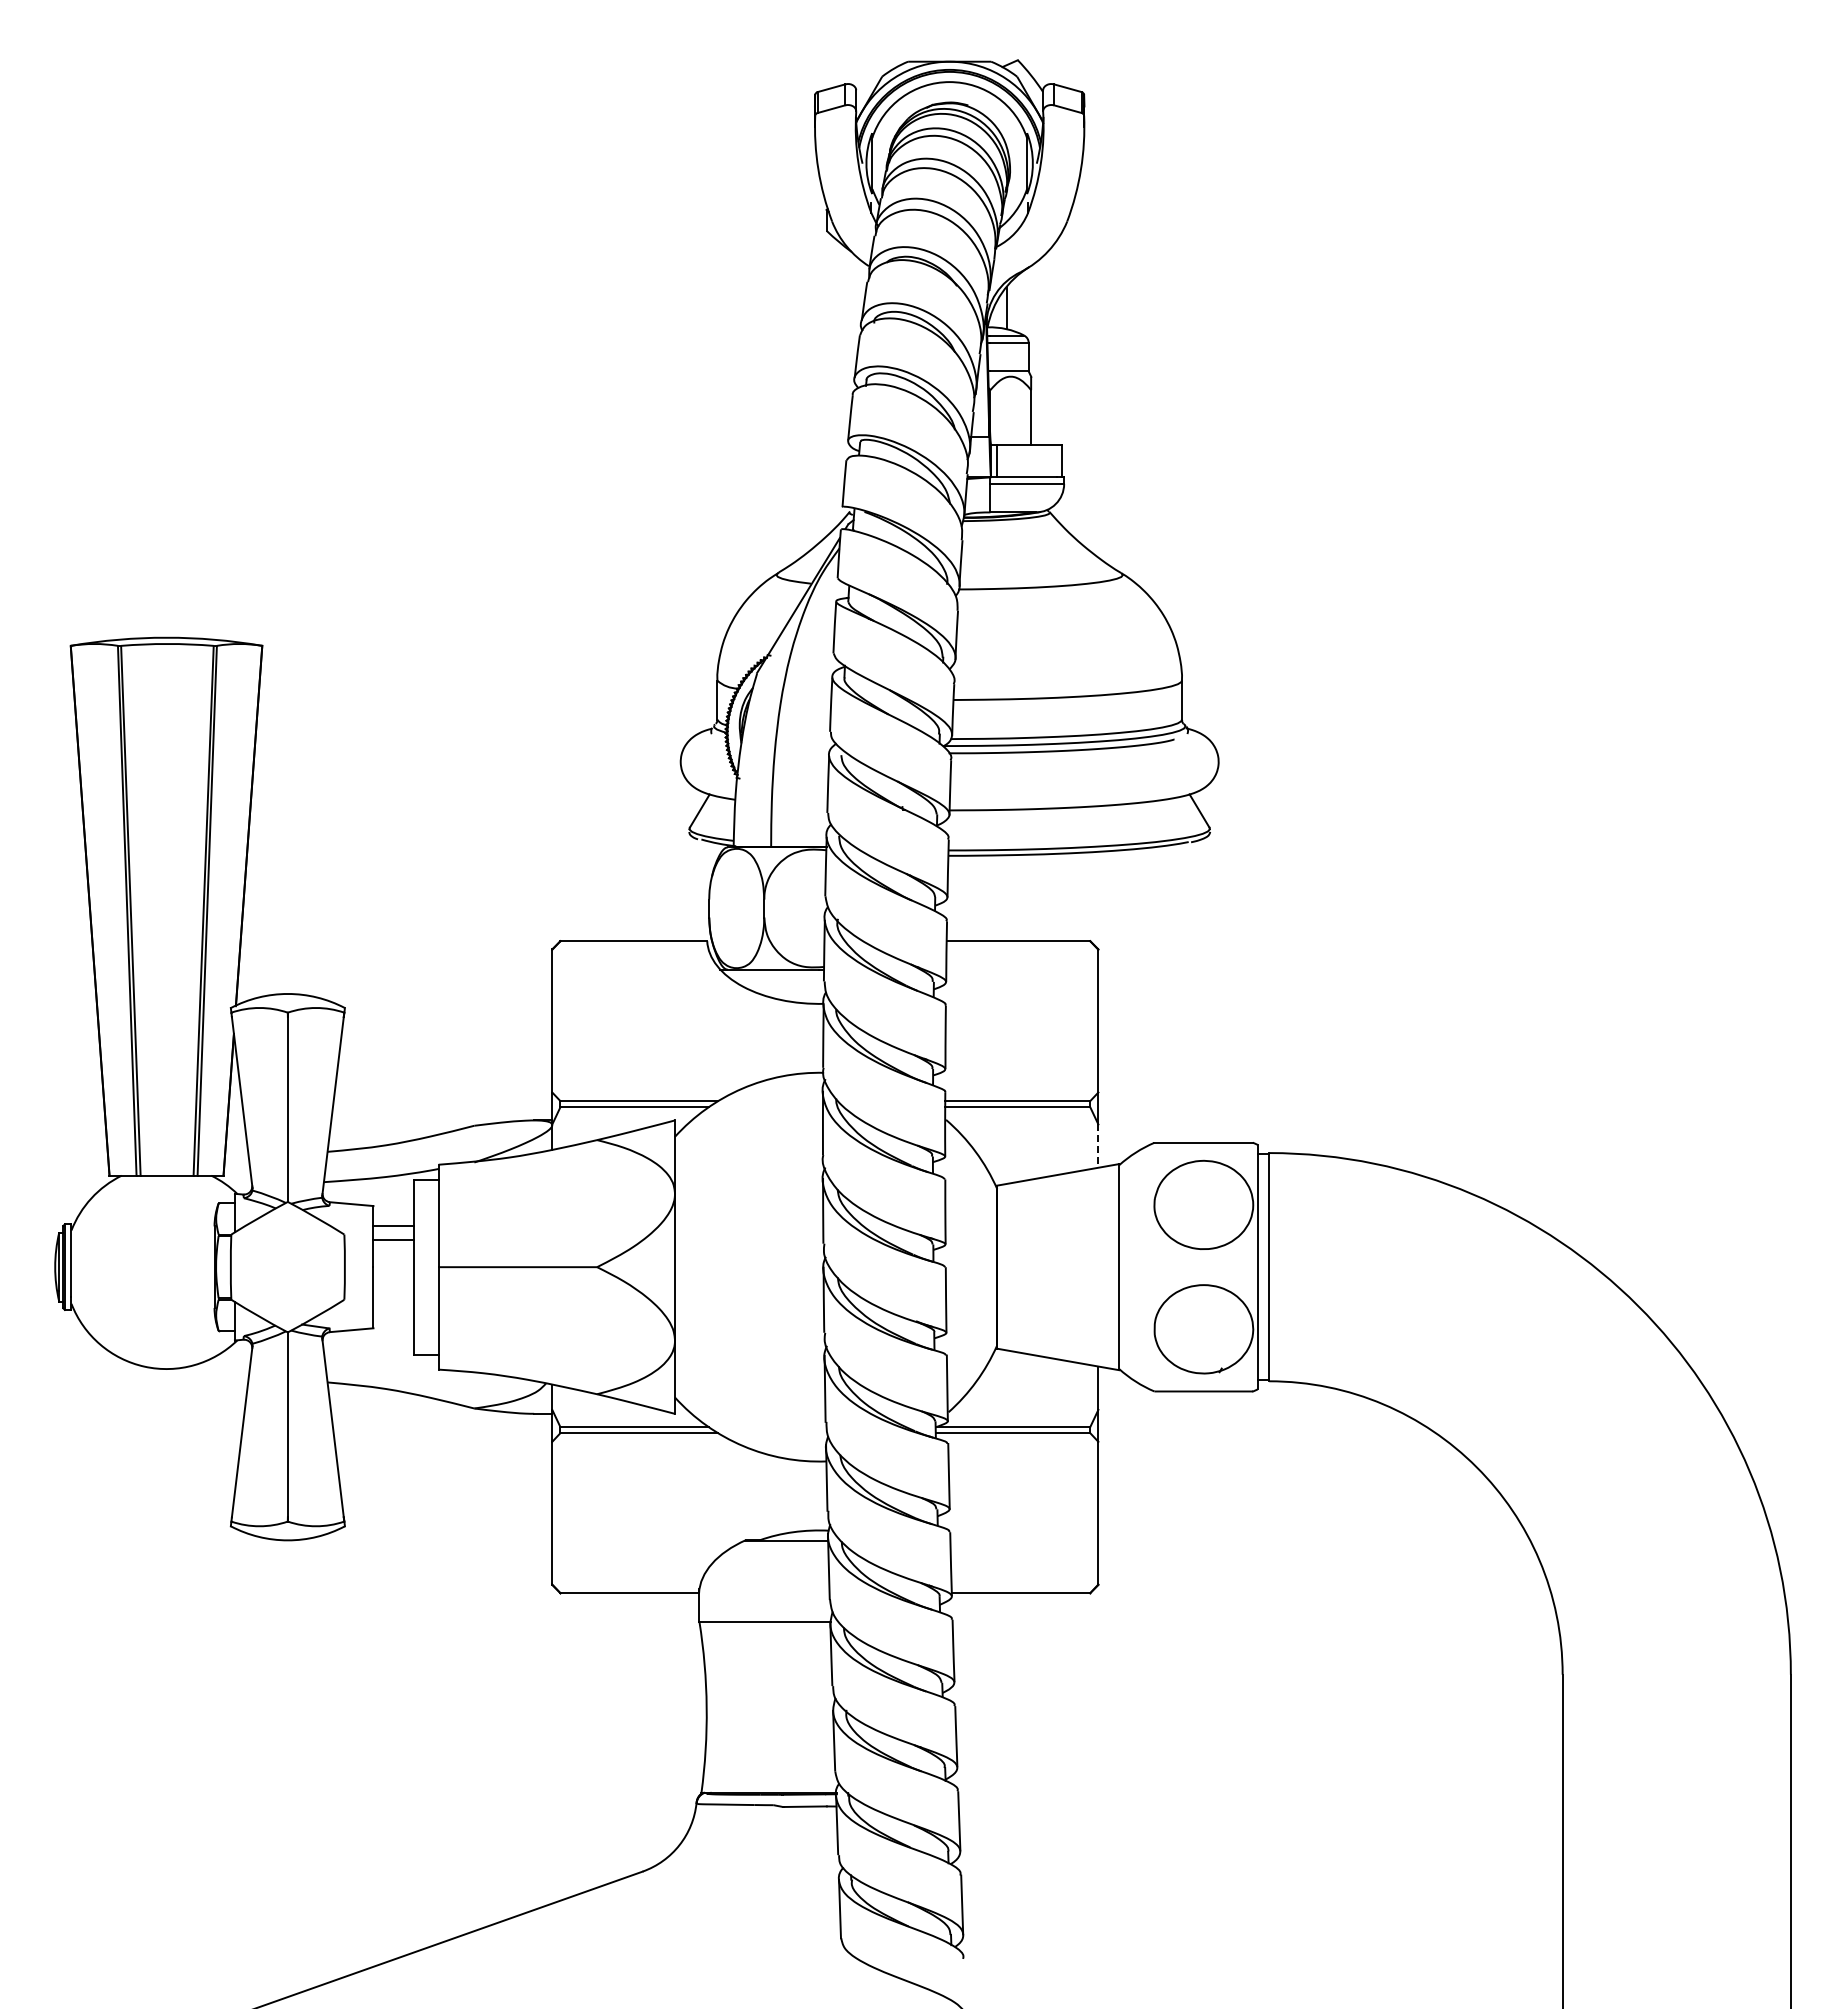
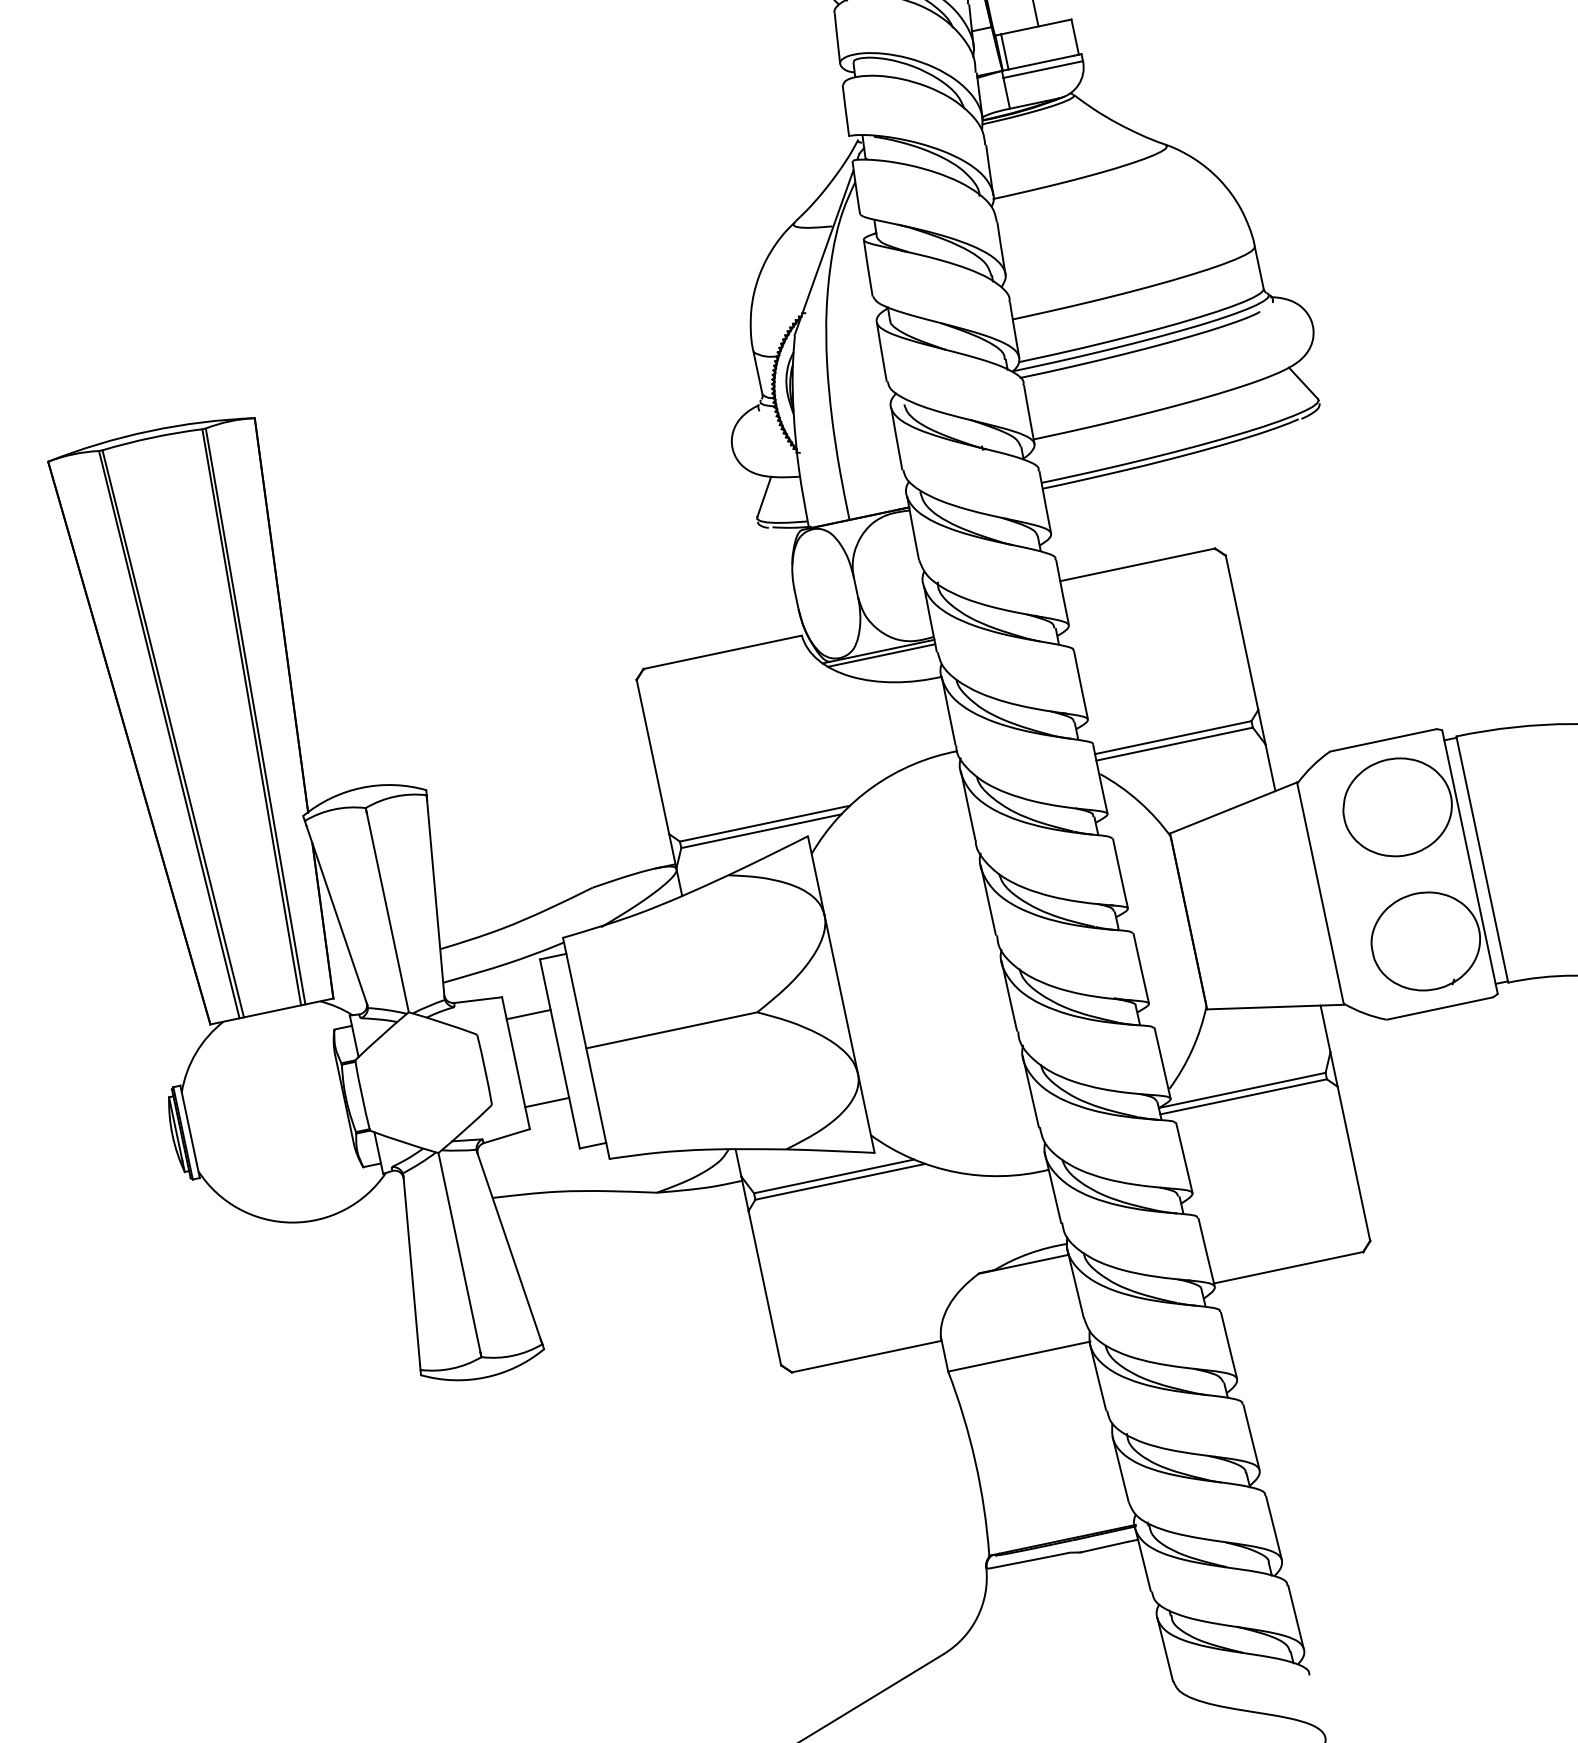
line: (773, 973) -> (880, 655), added
line: (1098, 1146) -> (1270, 768), dashed -> solid
line: (393, 1239) -> (546, 1102), moved

